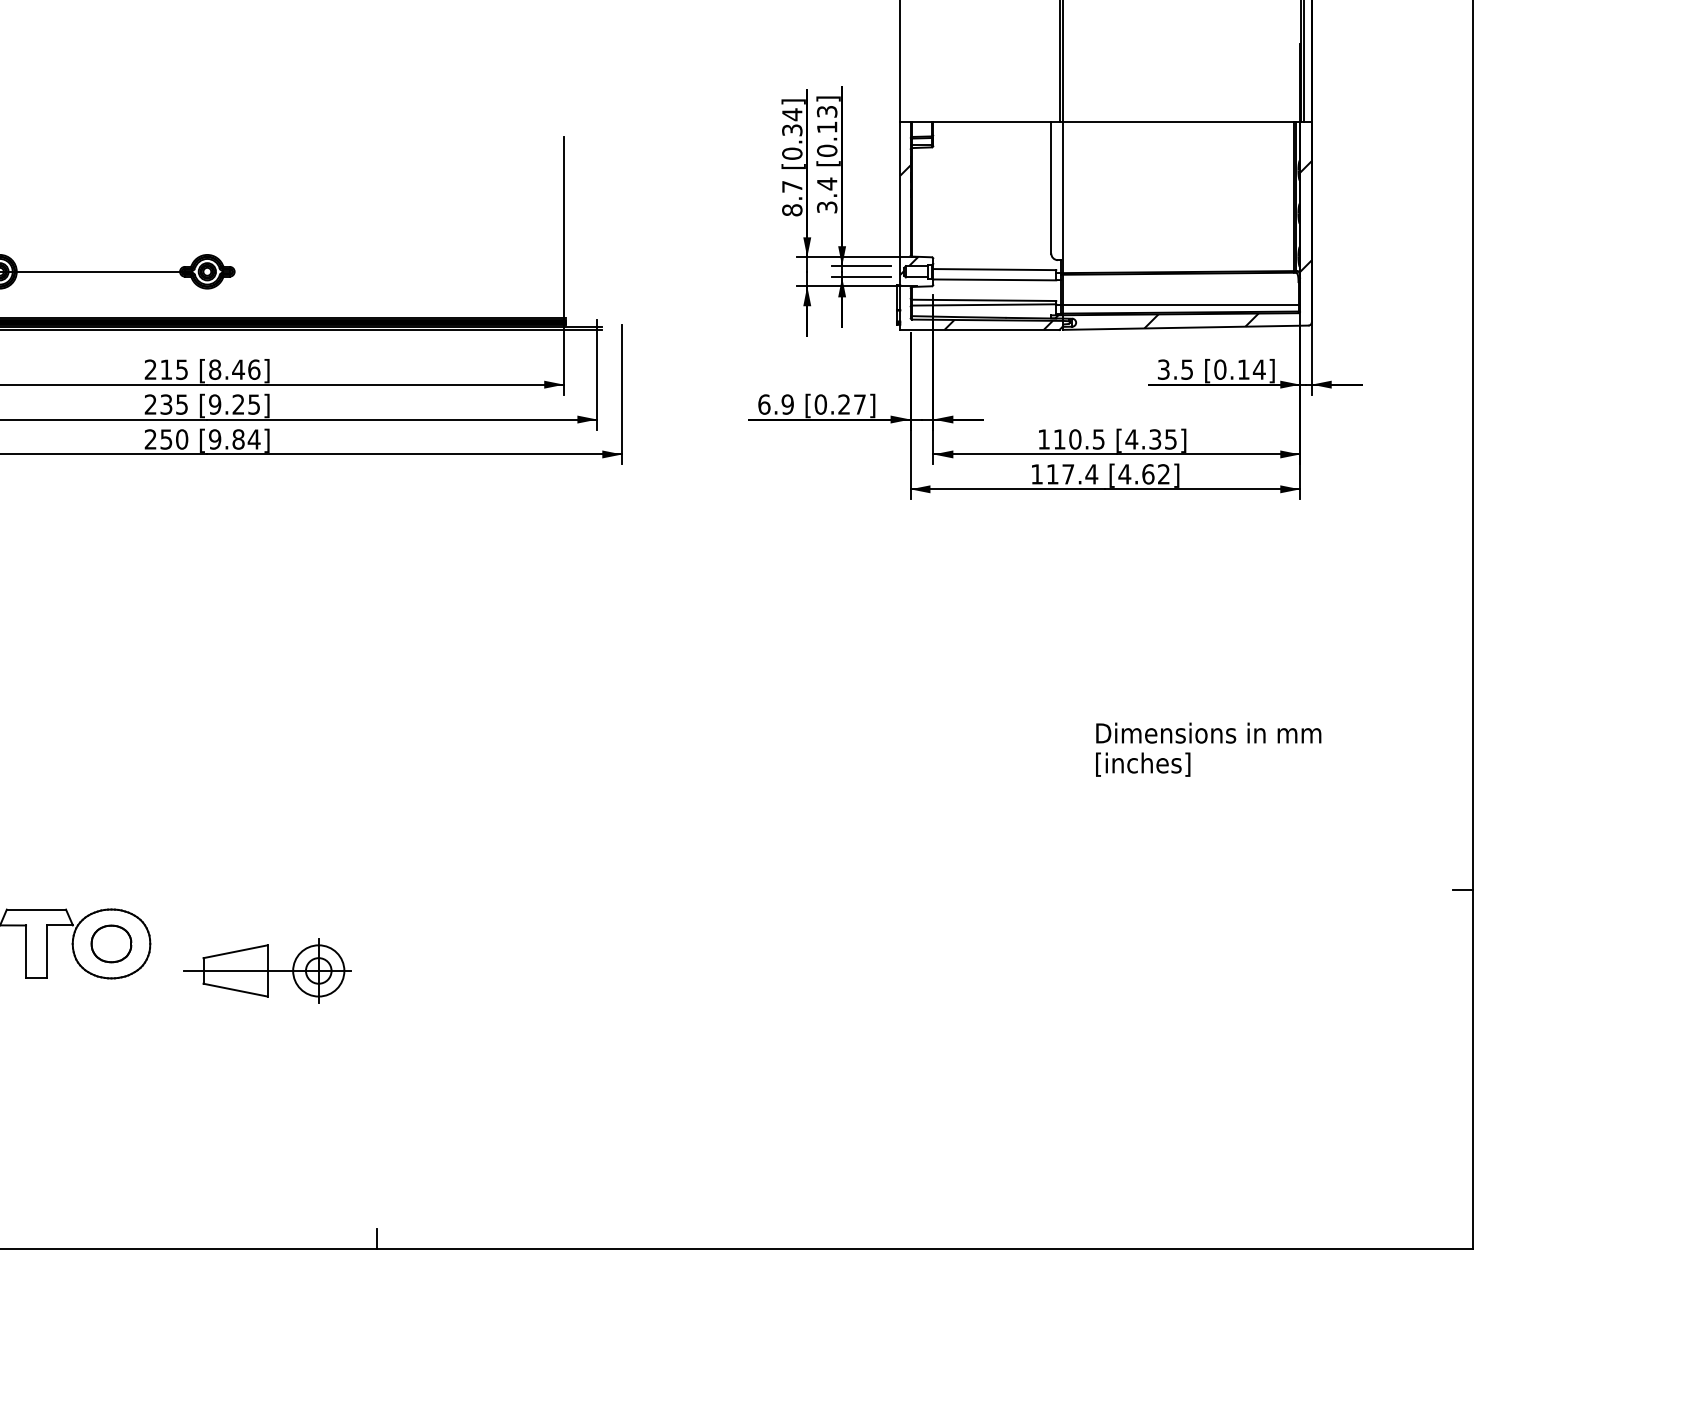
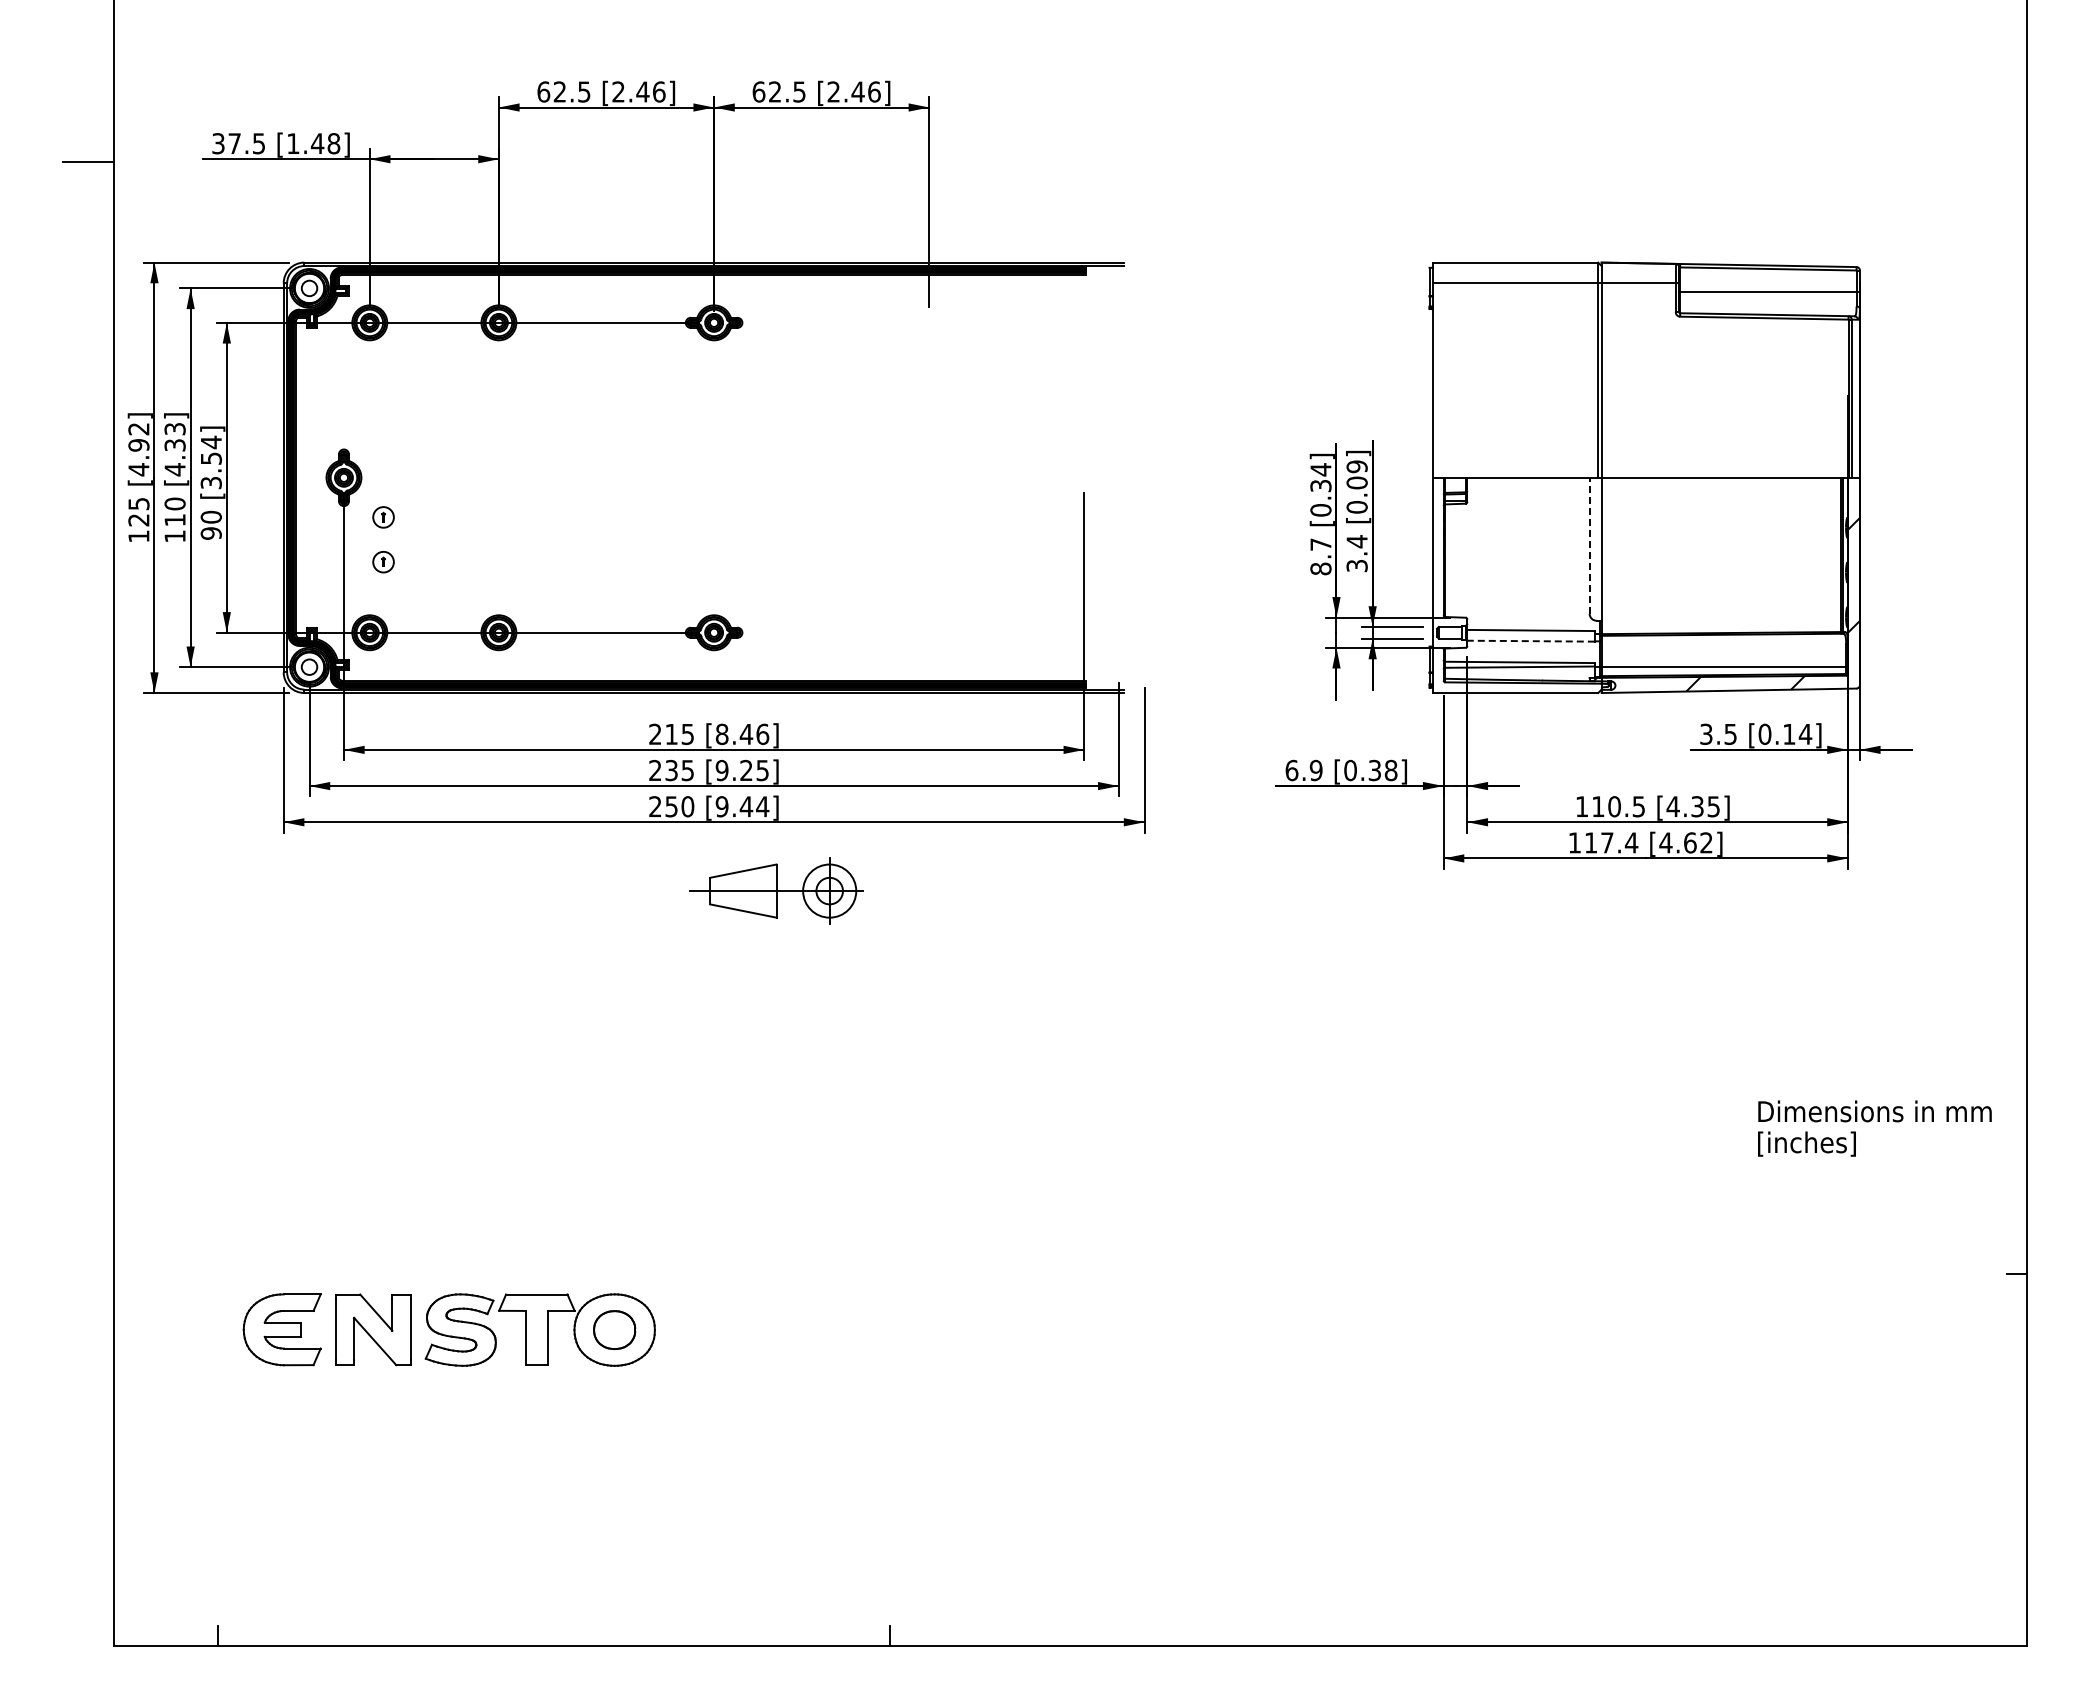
text: (826, 119) -> (1356, 474), [0.13] -> [0.09]
line: (1051, 187) -> (1589, 545), solid -> dashed
hatch: (975, 247) -> (1511, 607), removed
line: (995, 280) -> (1531, 641), solid -> dashed
text: (851, 404) -> (1382, 770), [0.27] -> [0.38]
text: (238, 439) -> (746, 806), [9.84] -> [9.44]
text: (1208, 749) -> (1874, 1128), moved
part: (267, 970) -> (776, 890), moved

